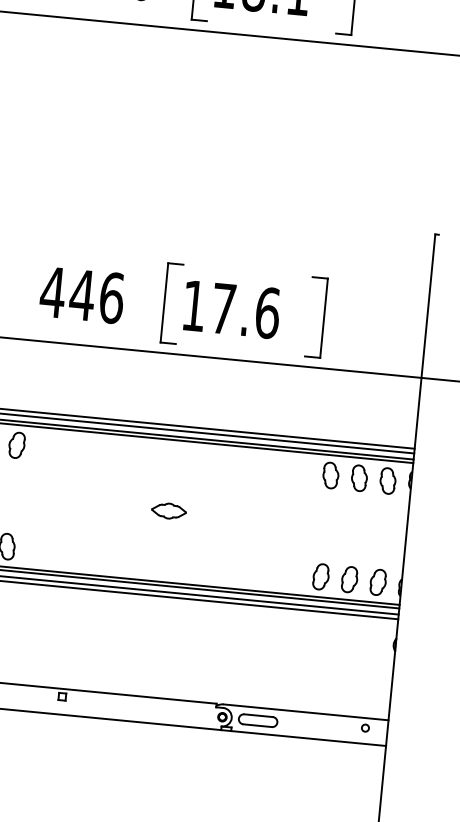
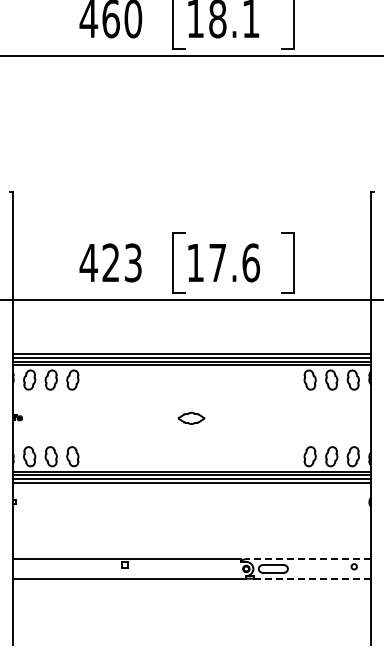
text: (96, 295) -> (121, 262), 446 -> 423
line: (305, 712) -> (308, 559), solid -> dashed
line: (308, 738) -> (312, 578), solid -> dashed

